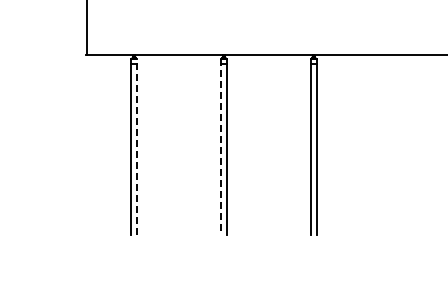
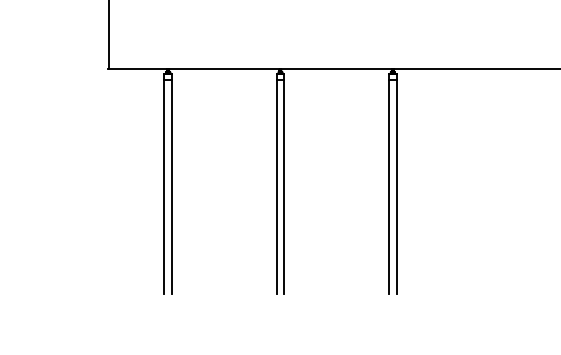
line: (137, 147) -> (172, 184), dashed -> solid
line: (220, 147) -> (276, 184), dashed -> solid

